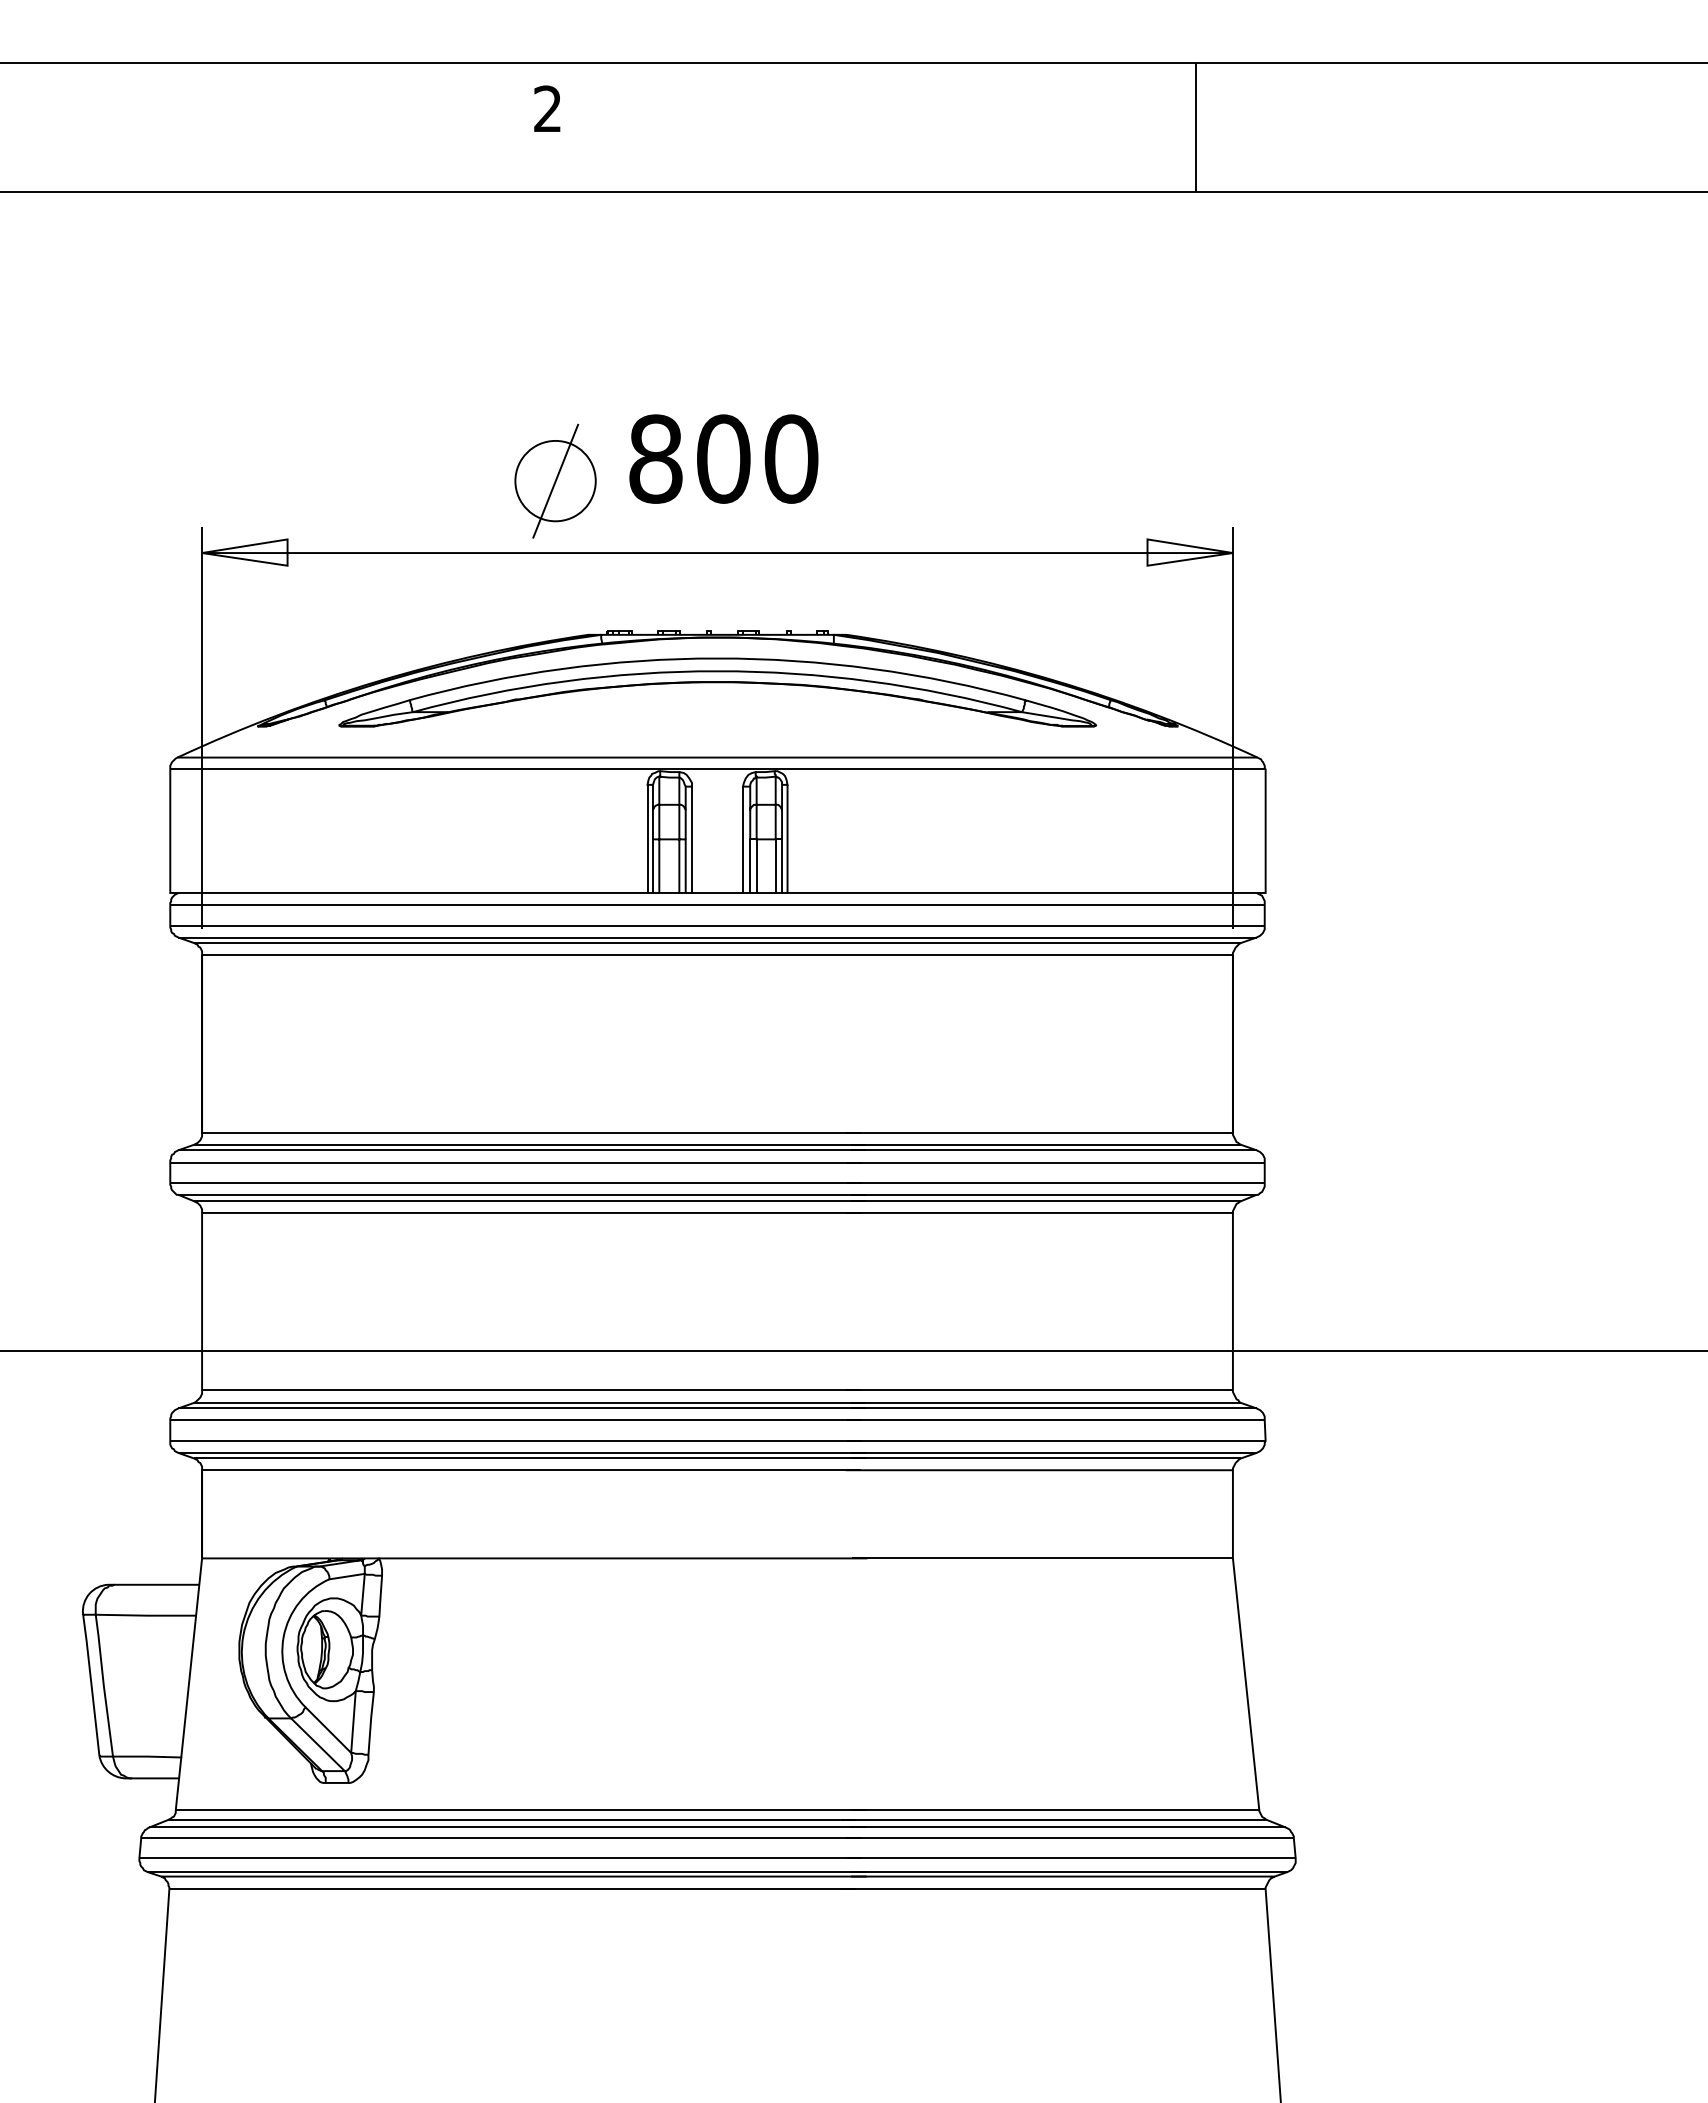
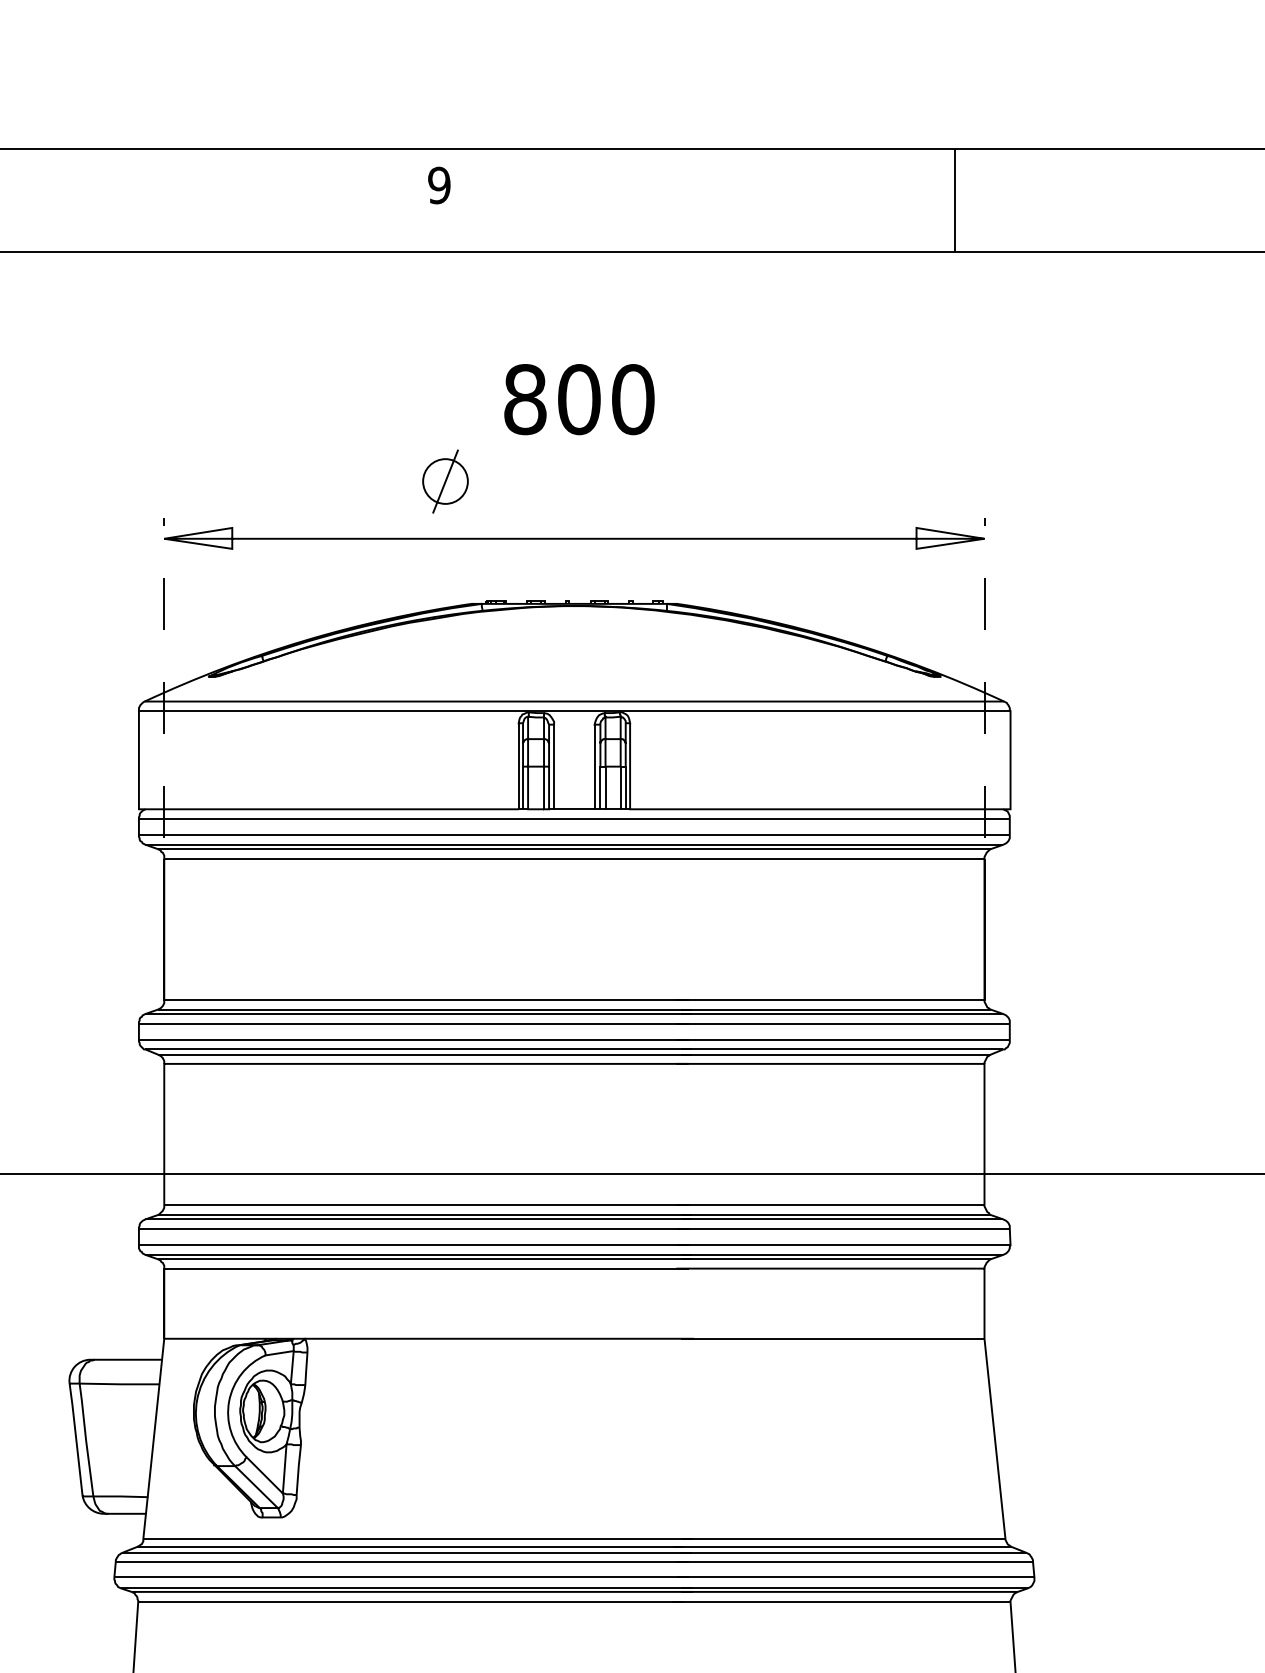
text: (547, 108) -> (439, 185), 2 -> 9
text: (723, 458) -> (579, 399), moved
part: (555, 480) -> (445, 481), size x0.7
part: (717, 683) -> (574, 642), removed
line: (202, 727) -> (164, 677), solid -> dashed
line: (1232, 727) -> (984, 677), solid -> dashed

